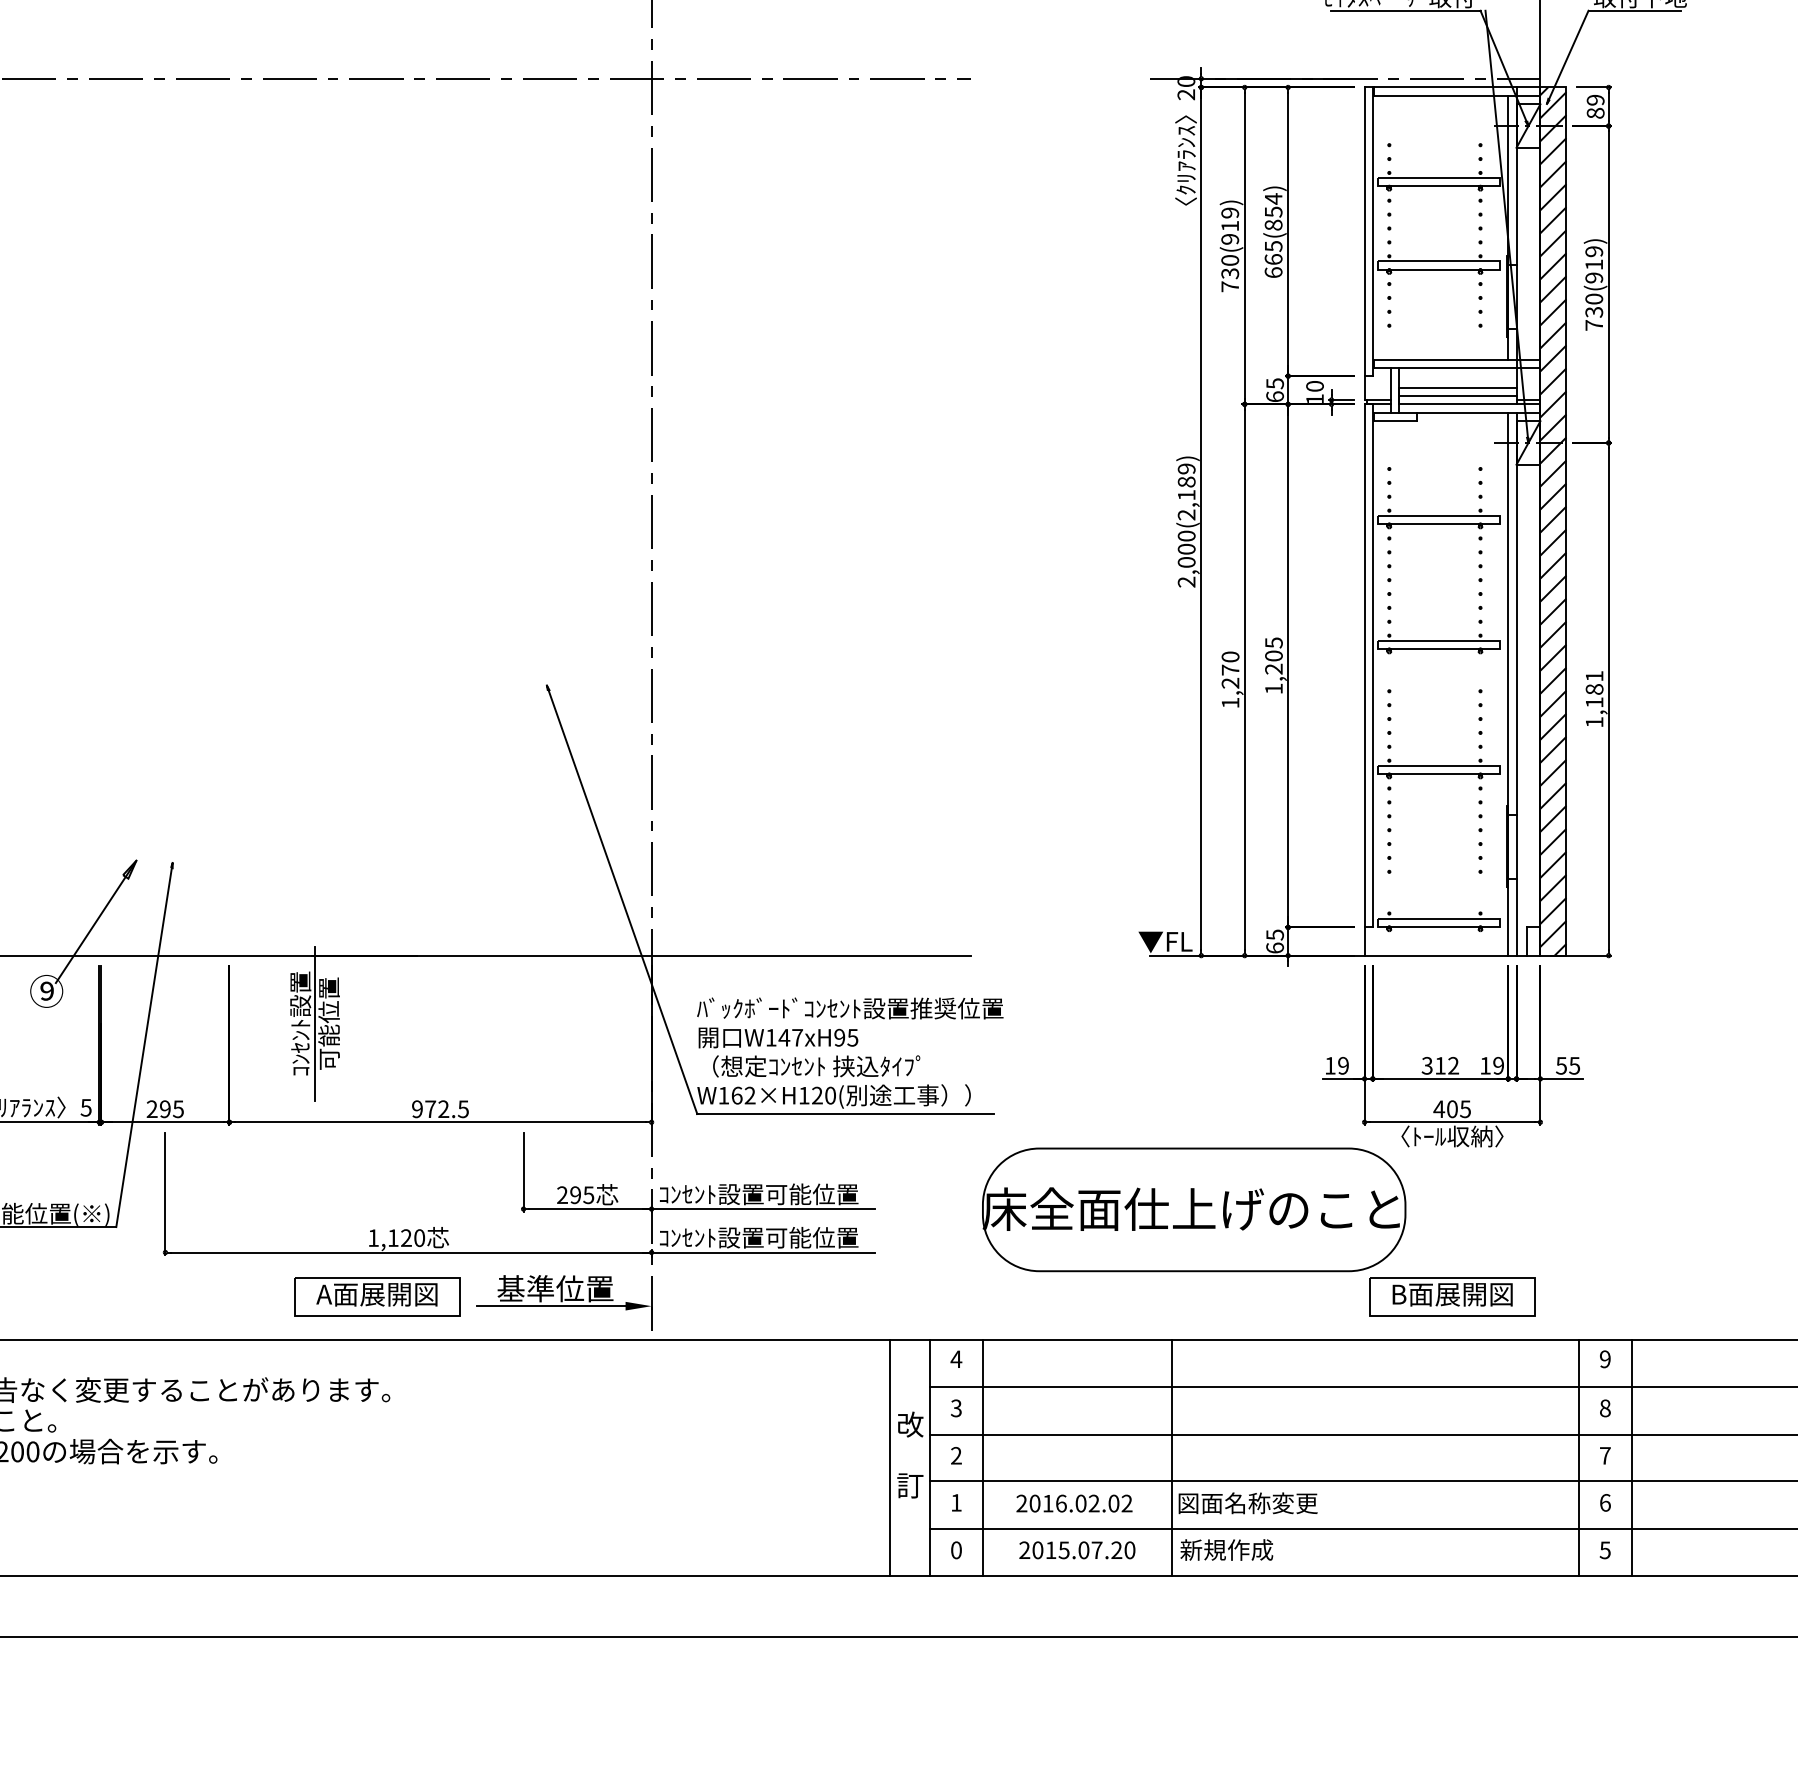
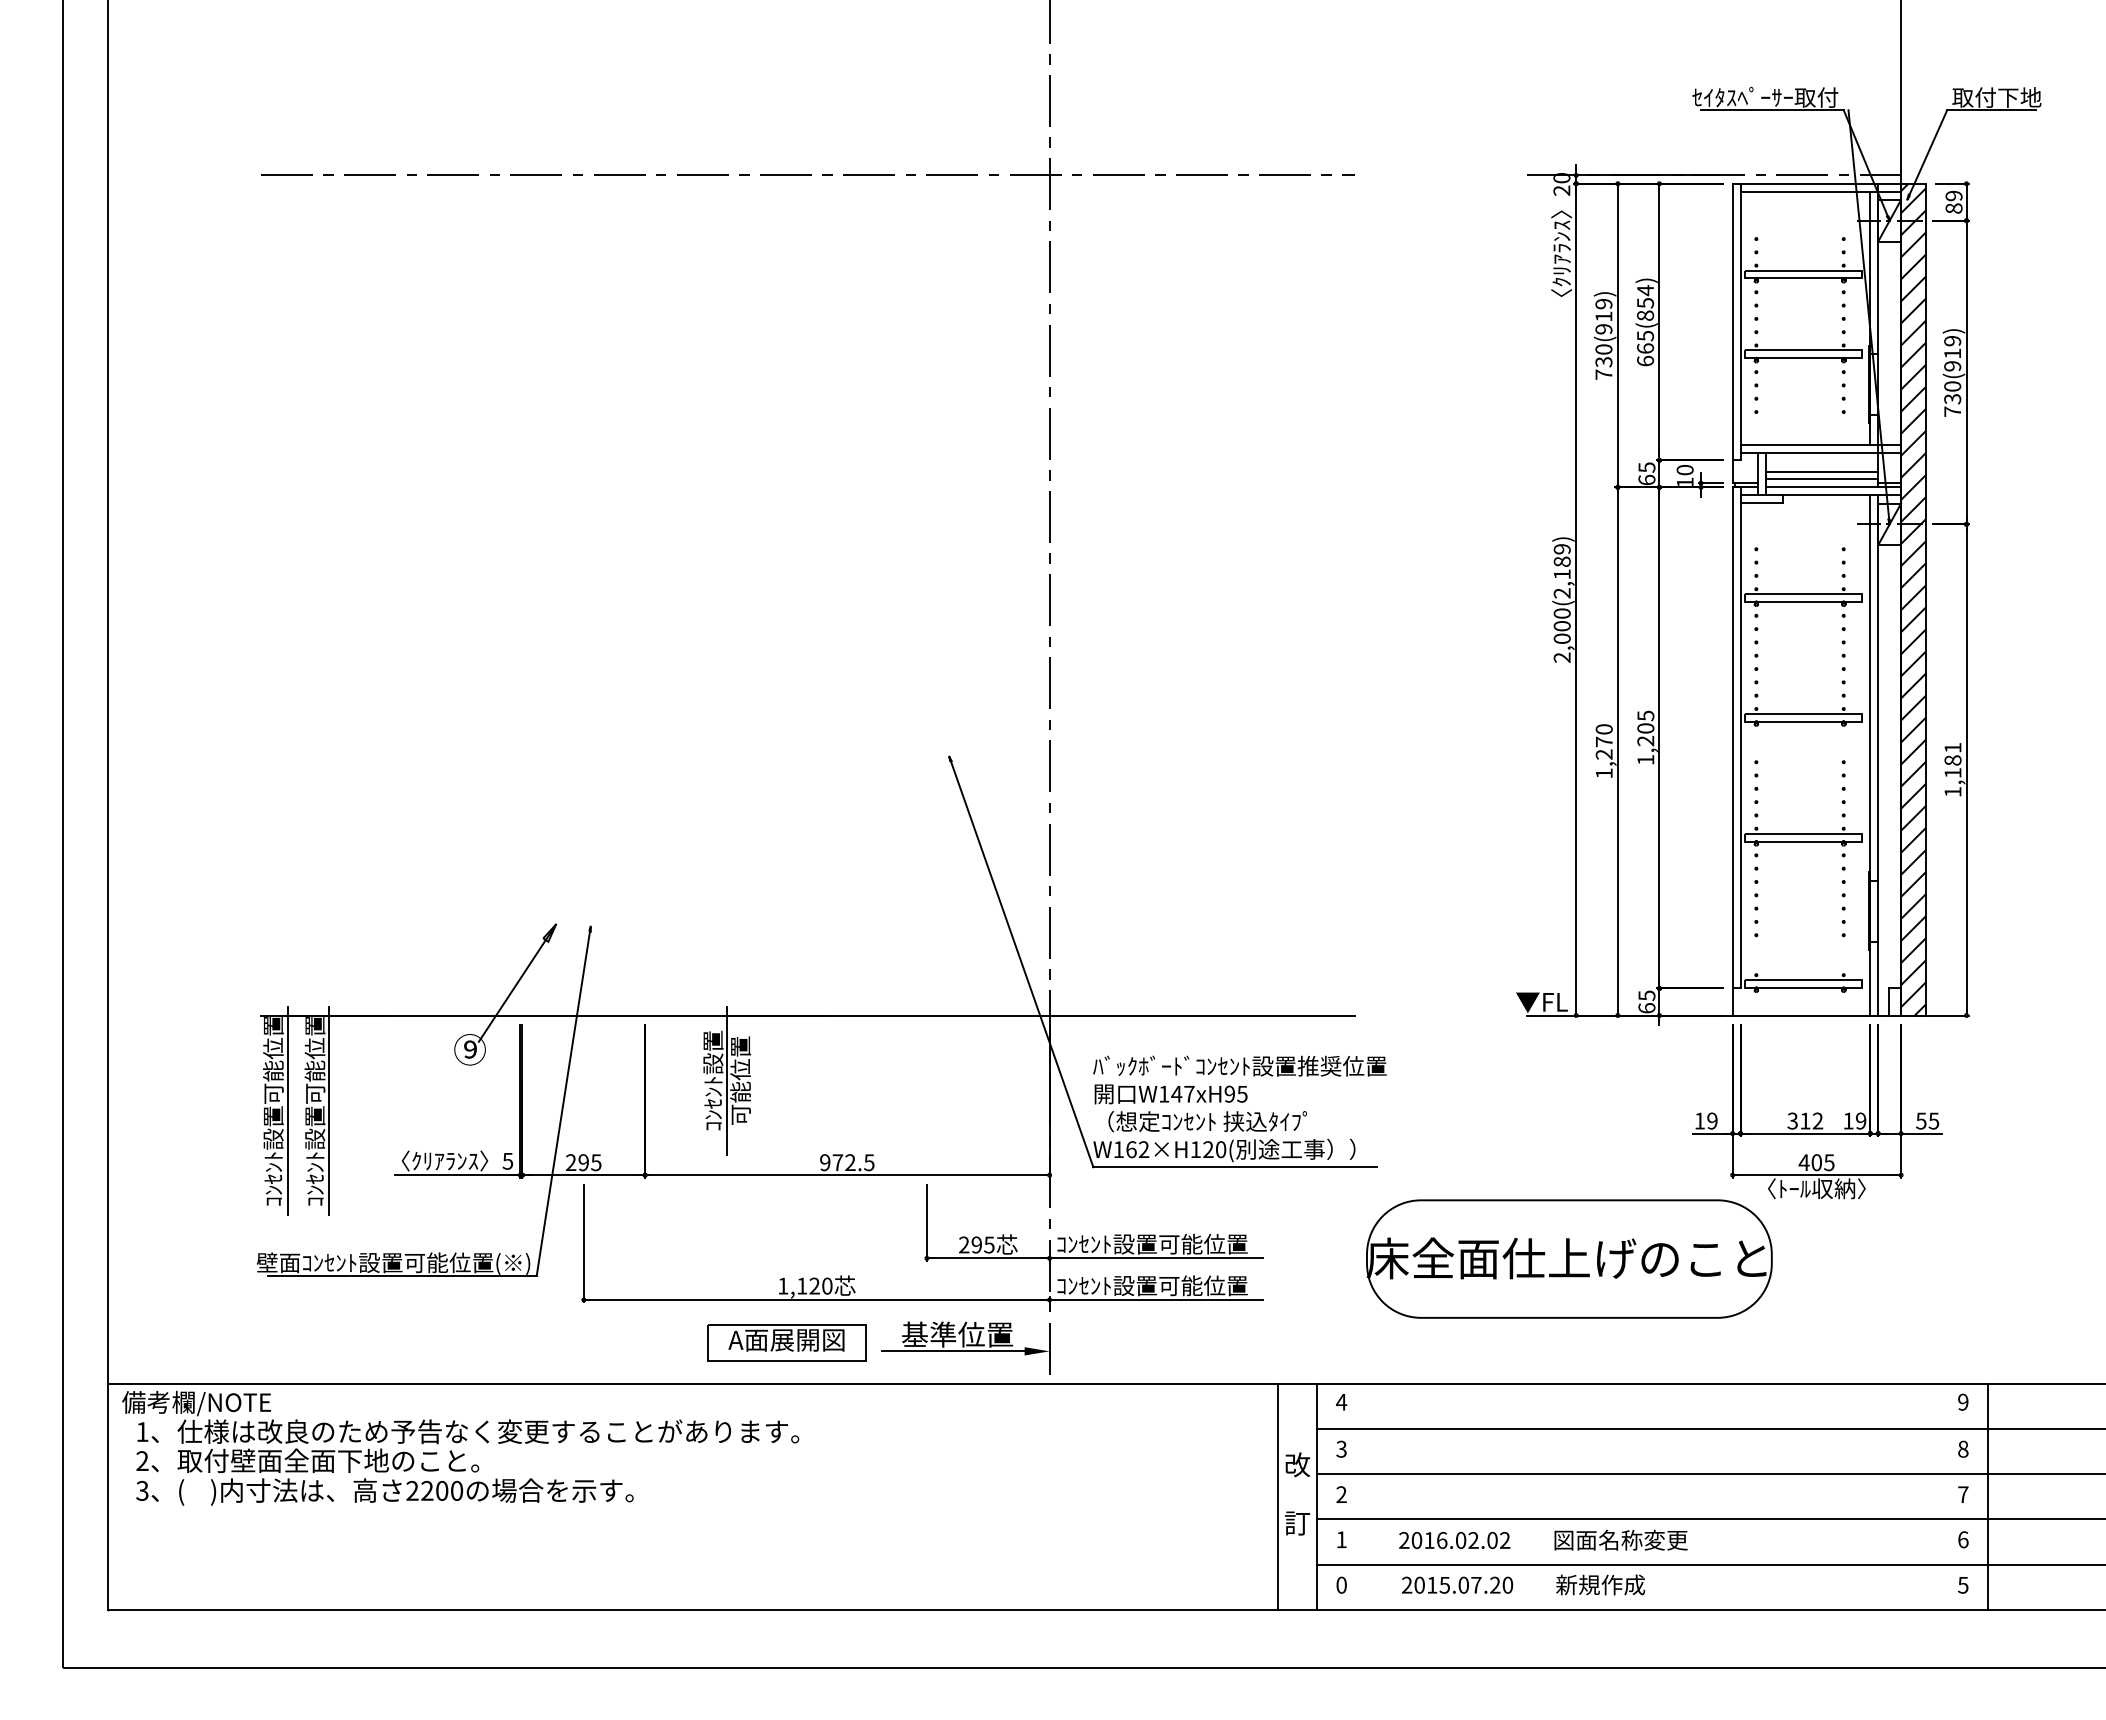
part: (1452, 1296) -> (1816, 1342), removed
line: (982, 1457) -> (1366, 1496), removed
line: (1172, 1457) -> (1548, 1496), removed
line: (1579, 1457) -> (1938, 1496), removed

